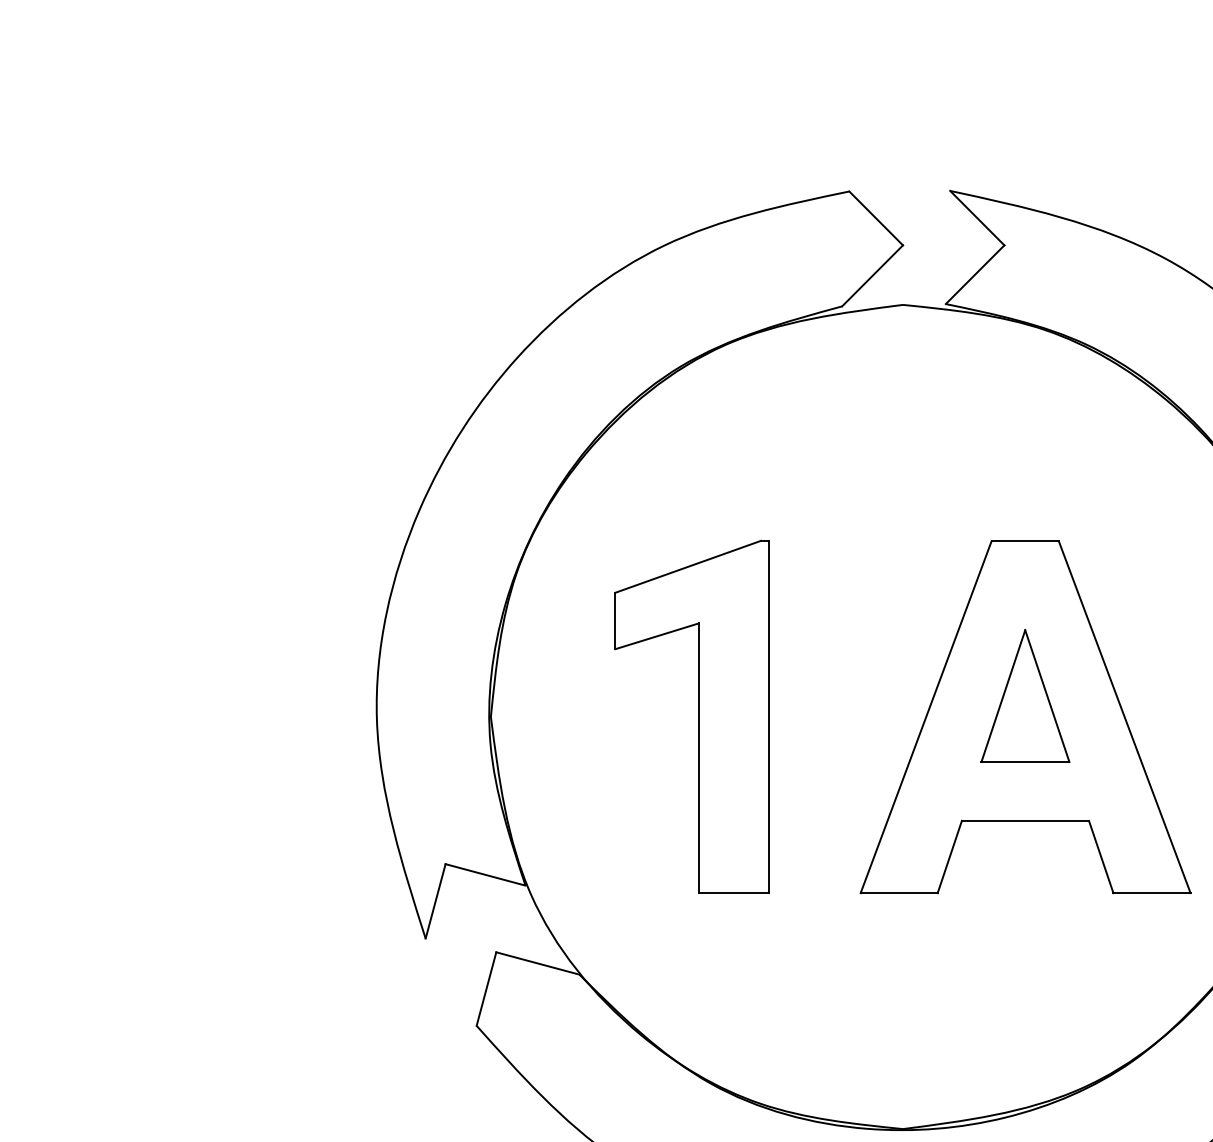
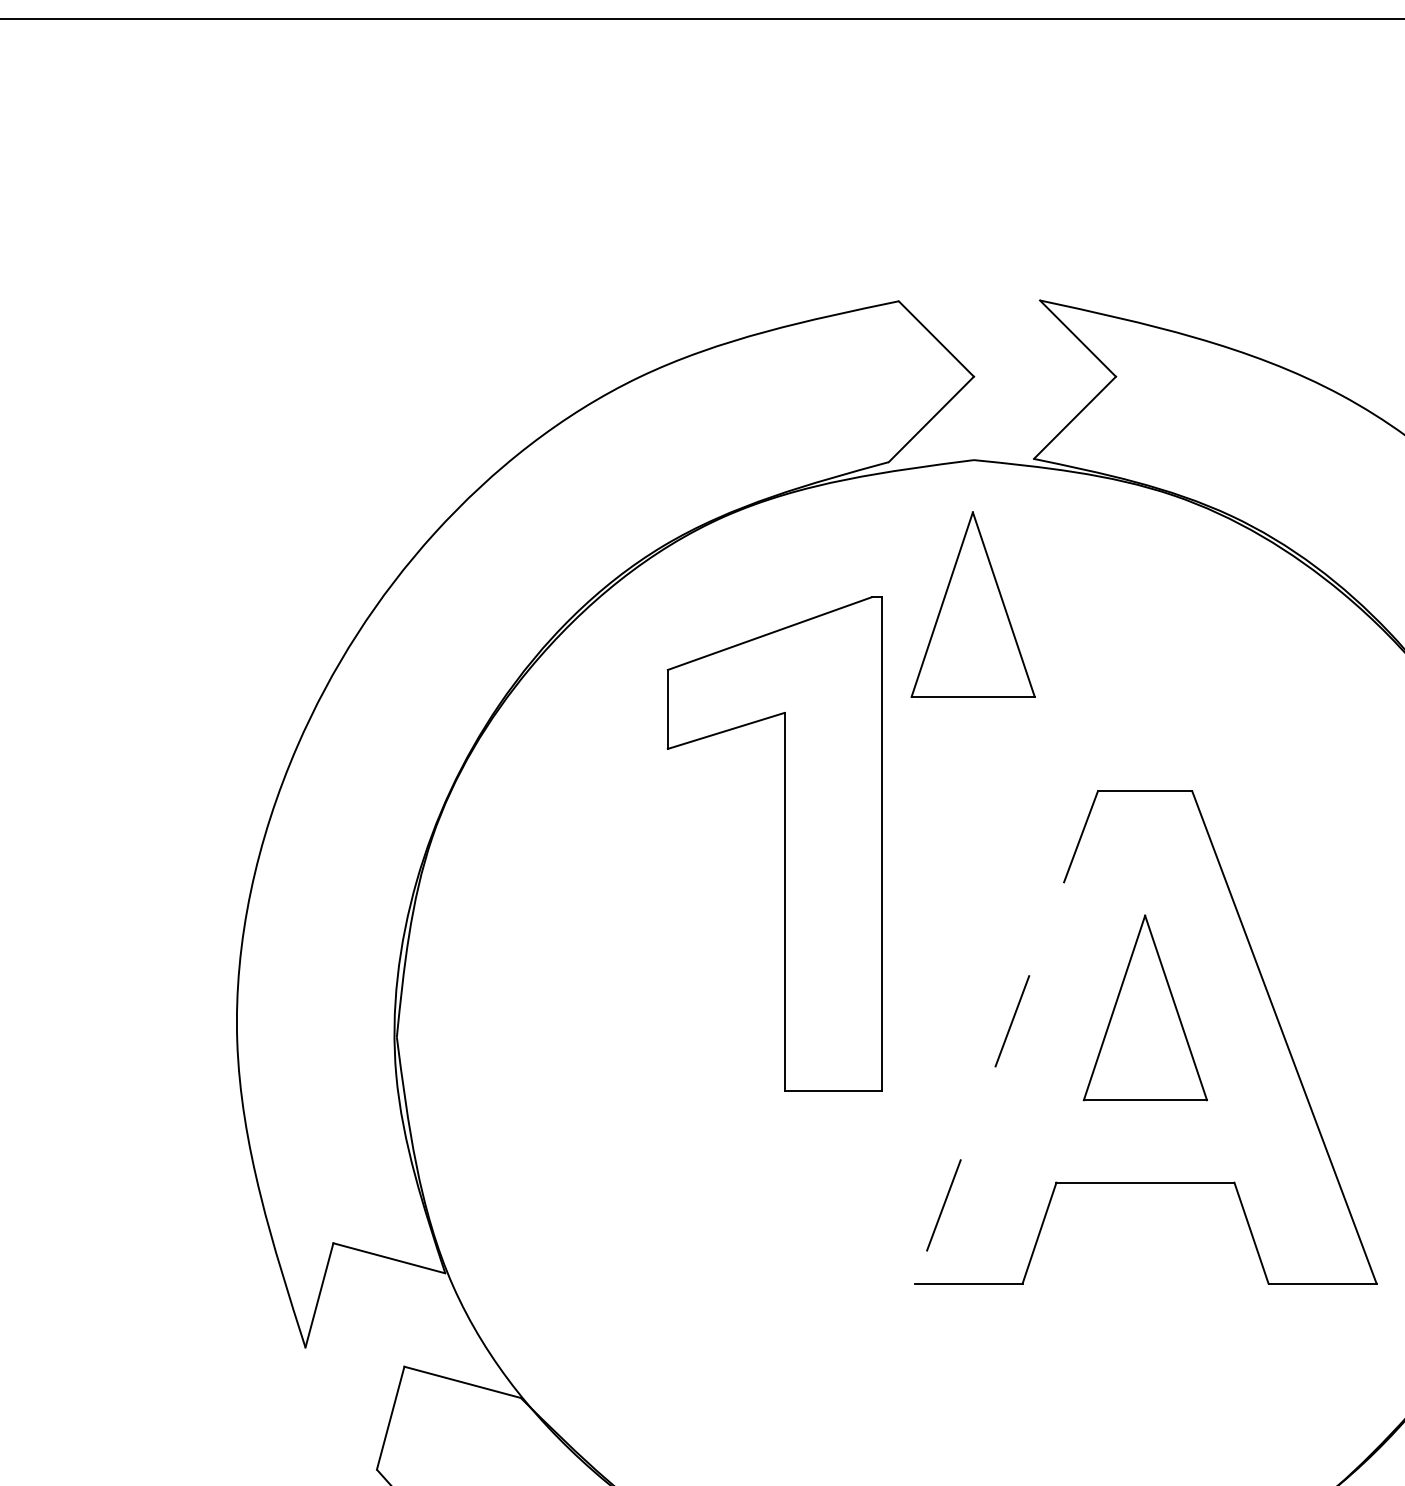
part: (902, 407) -> (973, 603), added
part: (698, 716) -> (784, 843), moved
line: (926, 717) -> (1006, 1037), solid -> dashed

